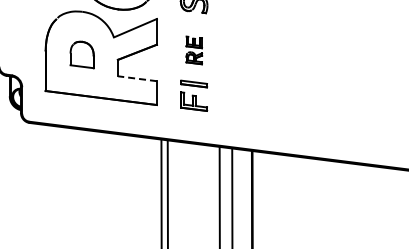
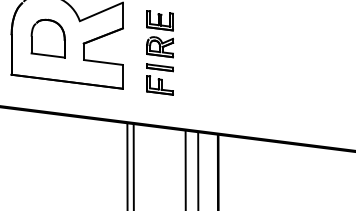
part: (194, 50) -> (160, 34), size x1.67
part: (81, 54) -> (47, 38), size x1.43
line: (137, 78) -> (103, 62), dashed -> solid

